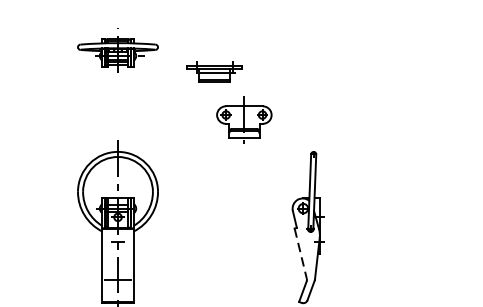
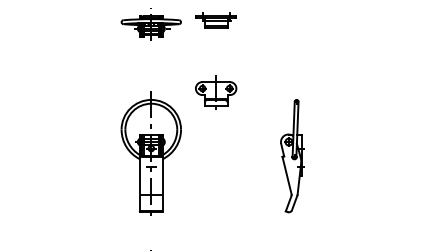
part: (213, 71) -> (215, 20), moved
part: (244, 120) -> (216, 92), moved
line: (301, 253) -> (287, 175), dashed -> solid

